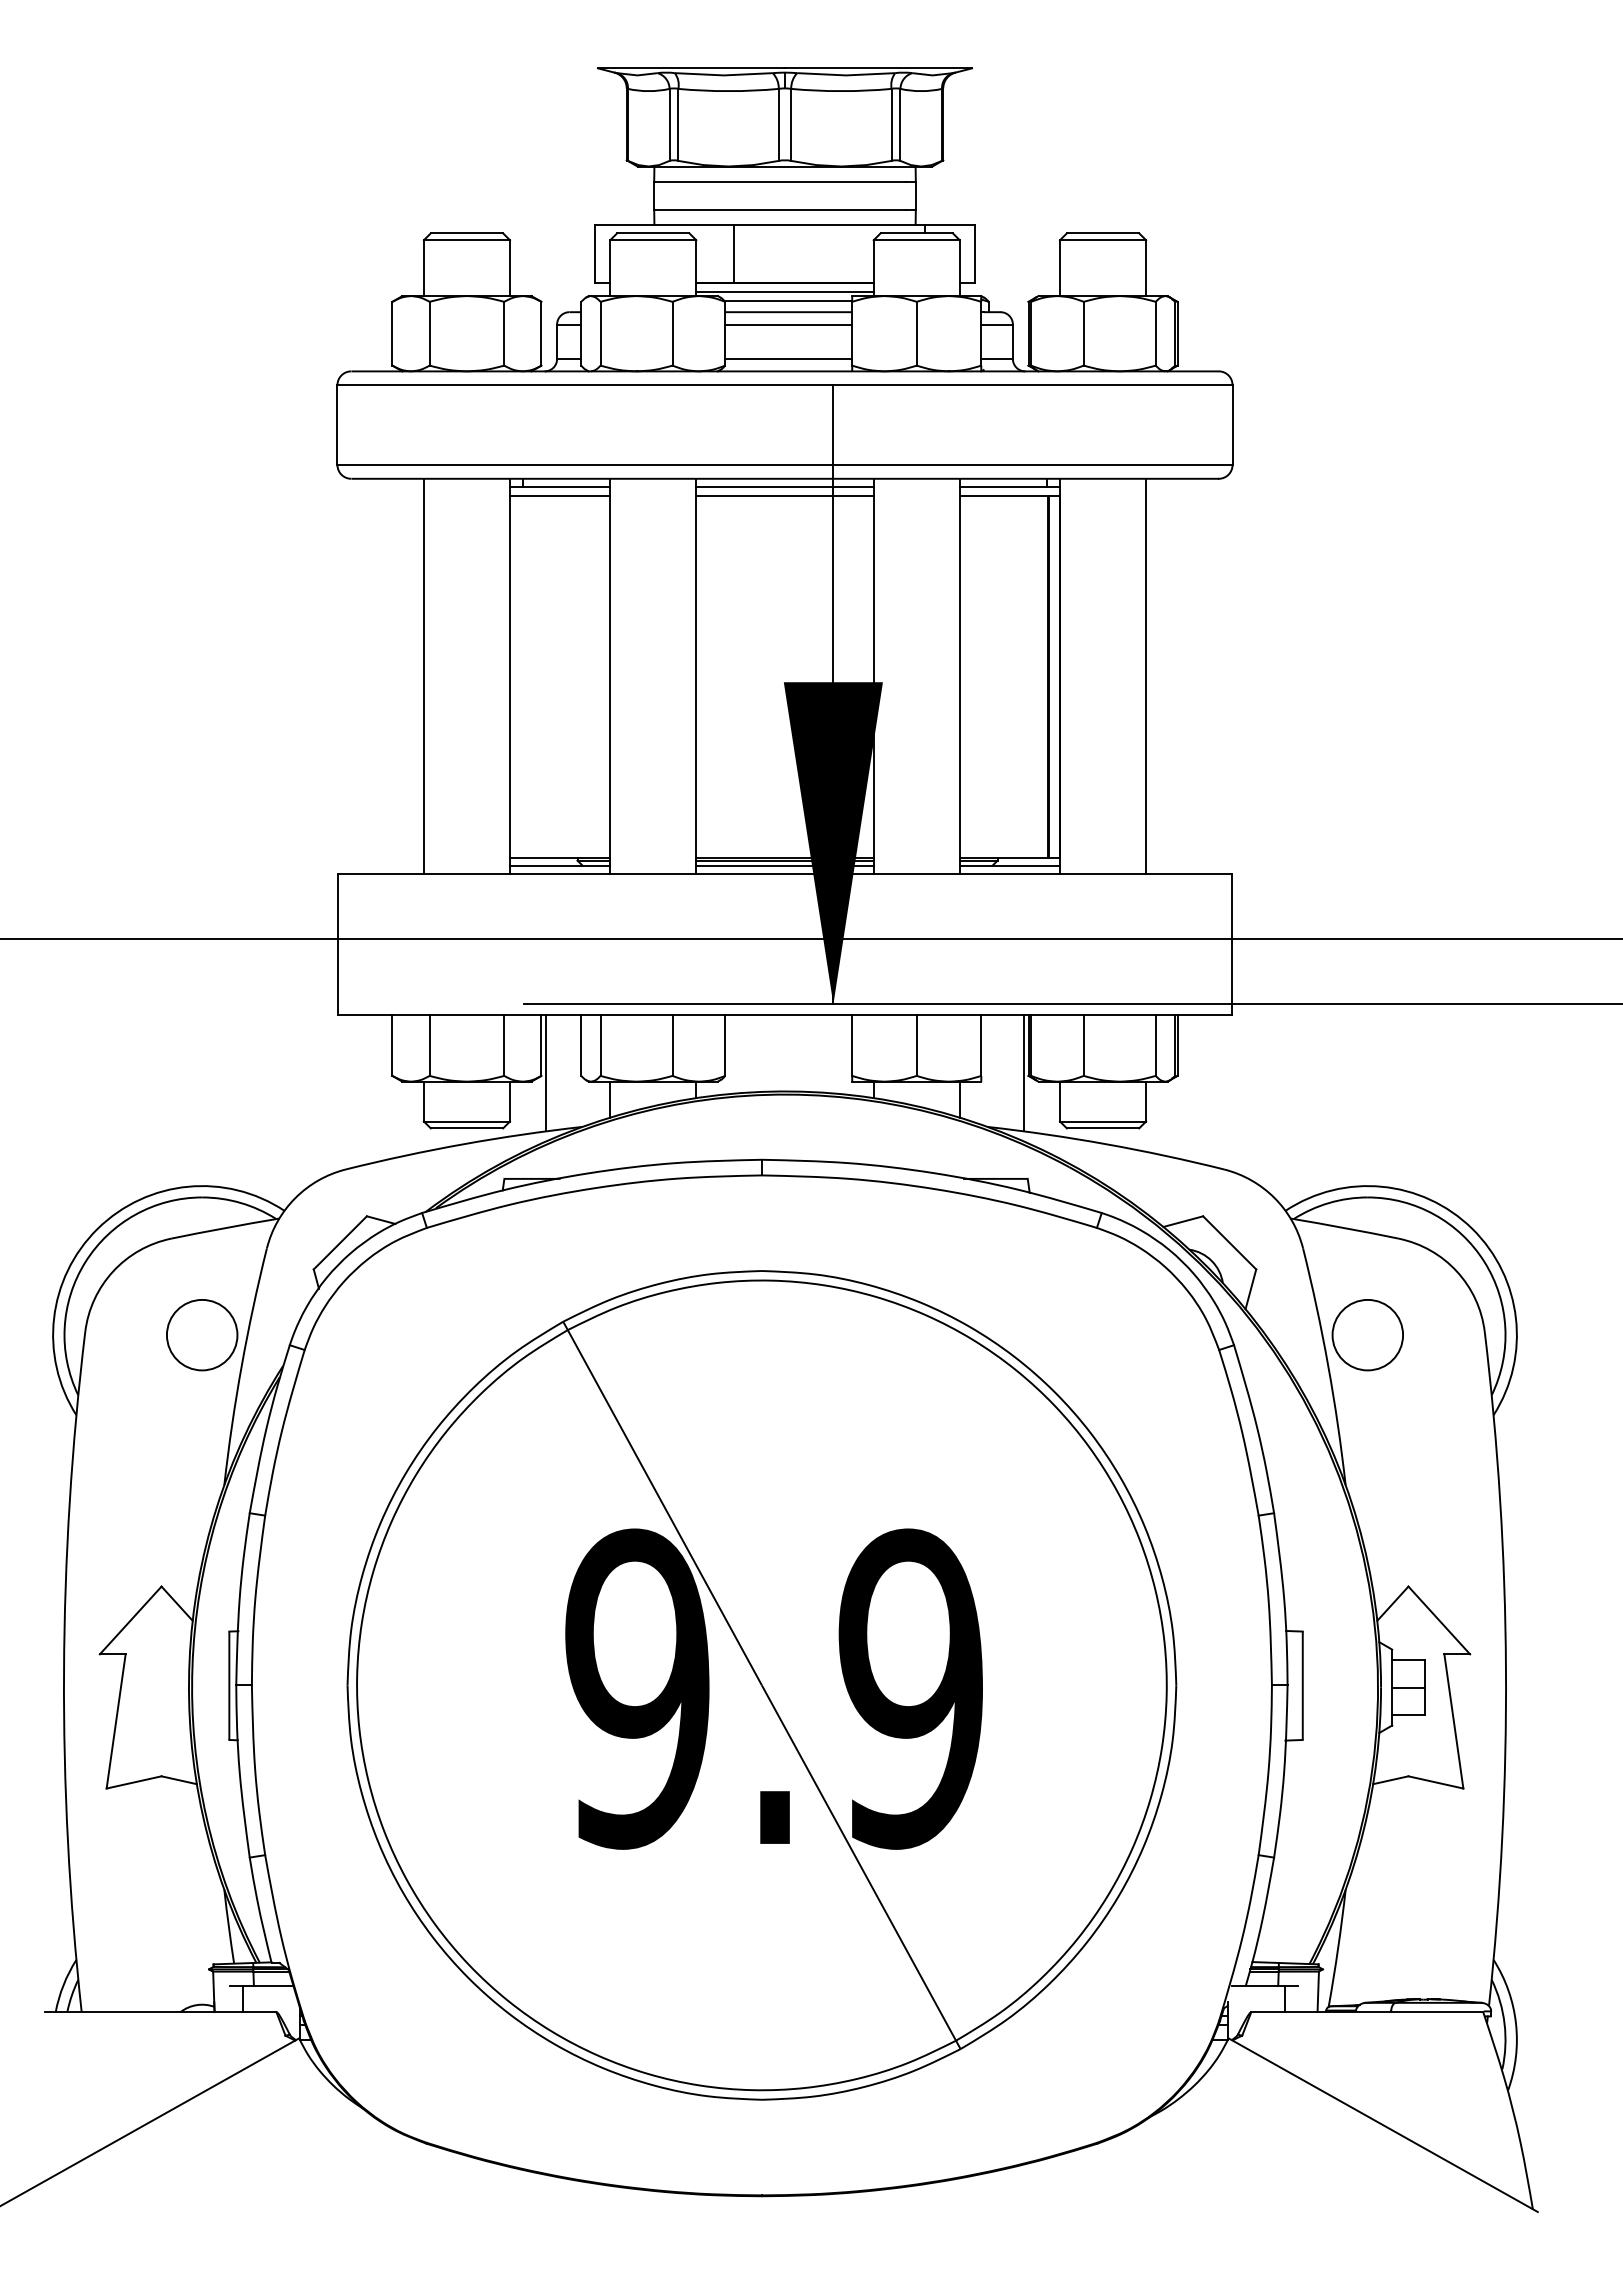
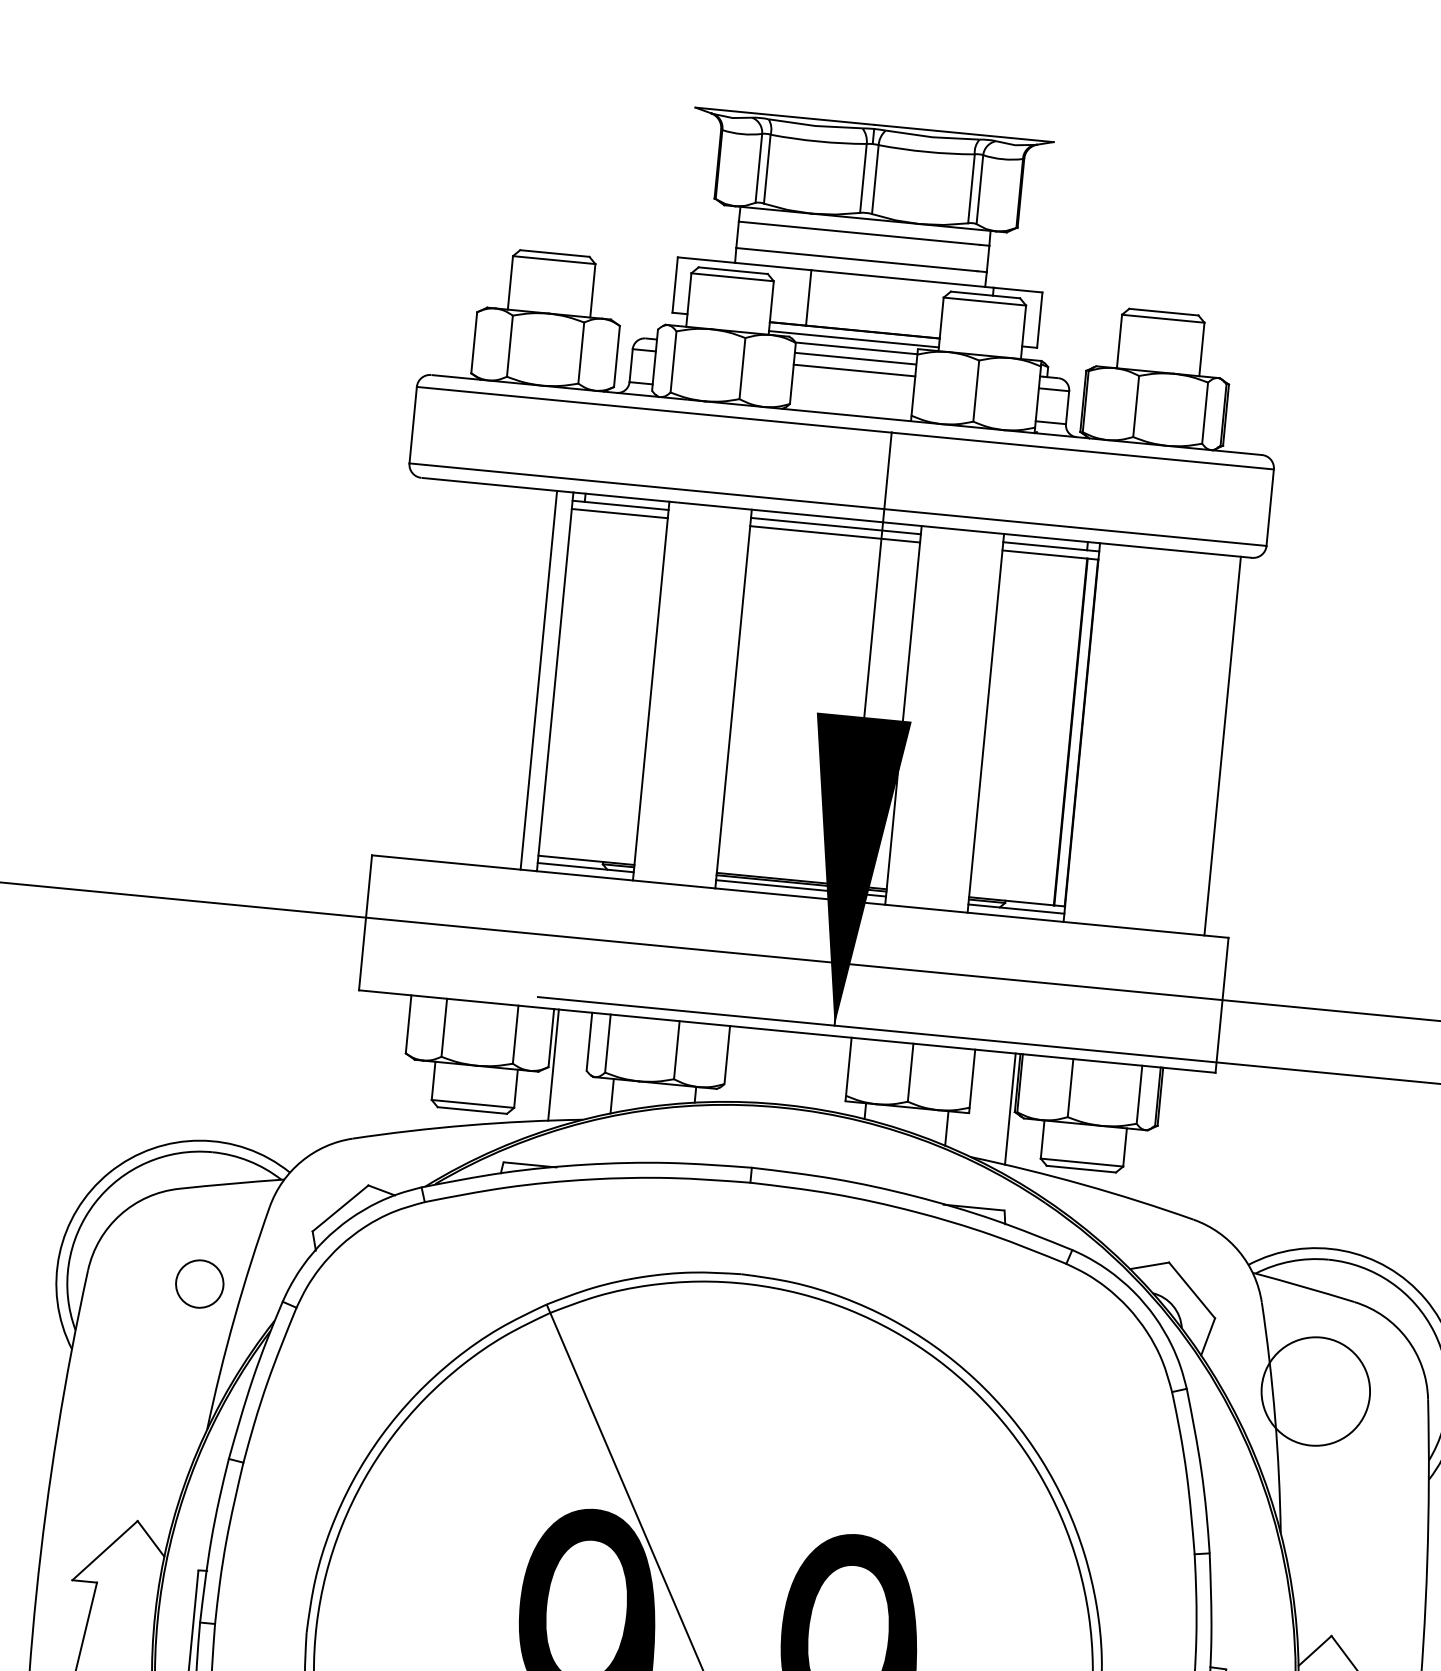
line: (788, 359) -> (851, 403), removed
line: (423, 676) -> (538, 680), moved
line: (1146, 676) -> (1223, 746), moved
circle: (201, 1334) -> (199, 1283), size x0.7
circle: (1367, 1334) -> (1315, 1390), size x1.6

